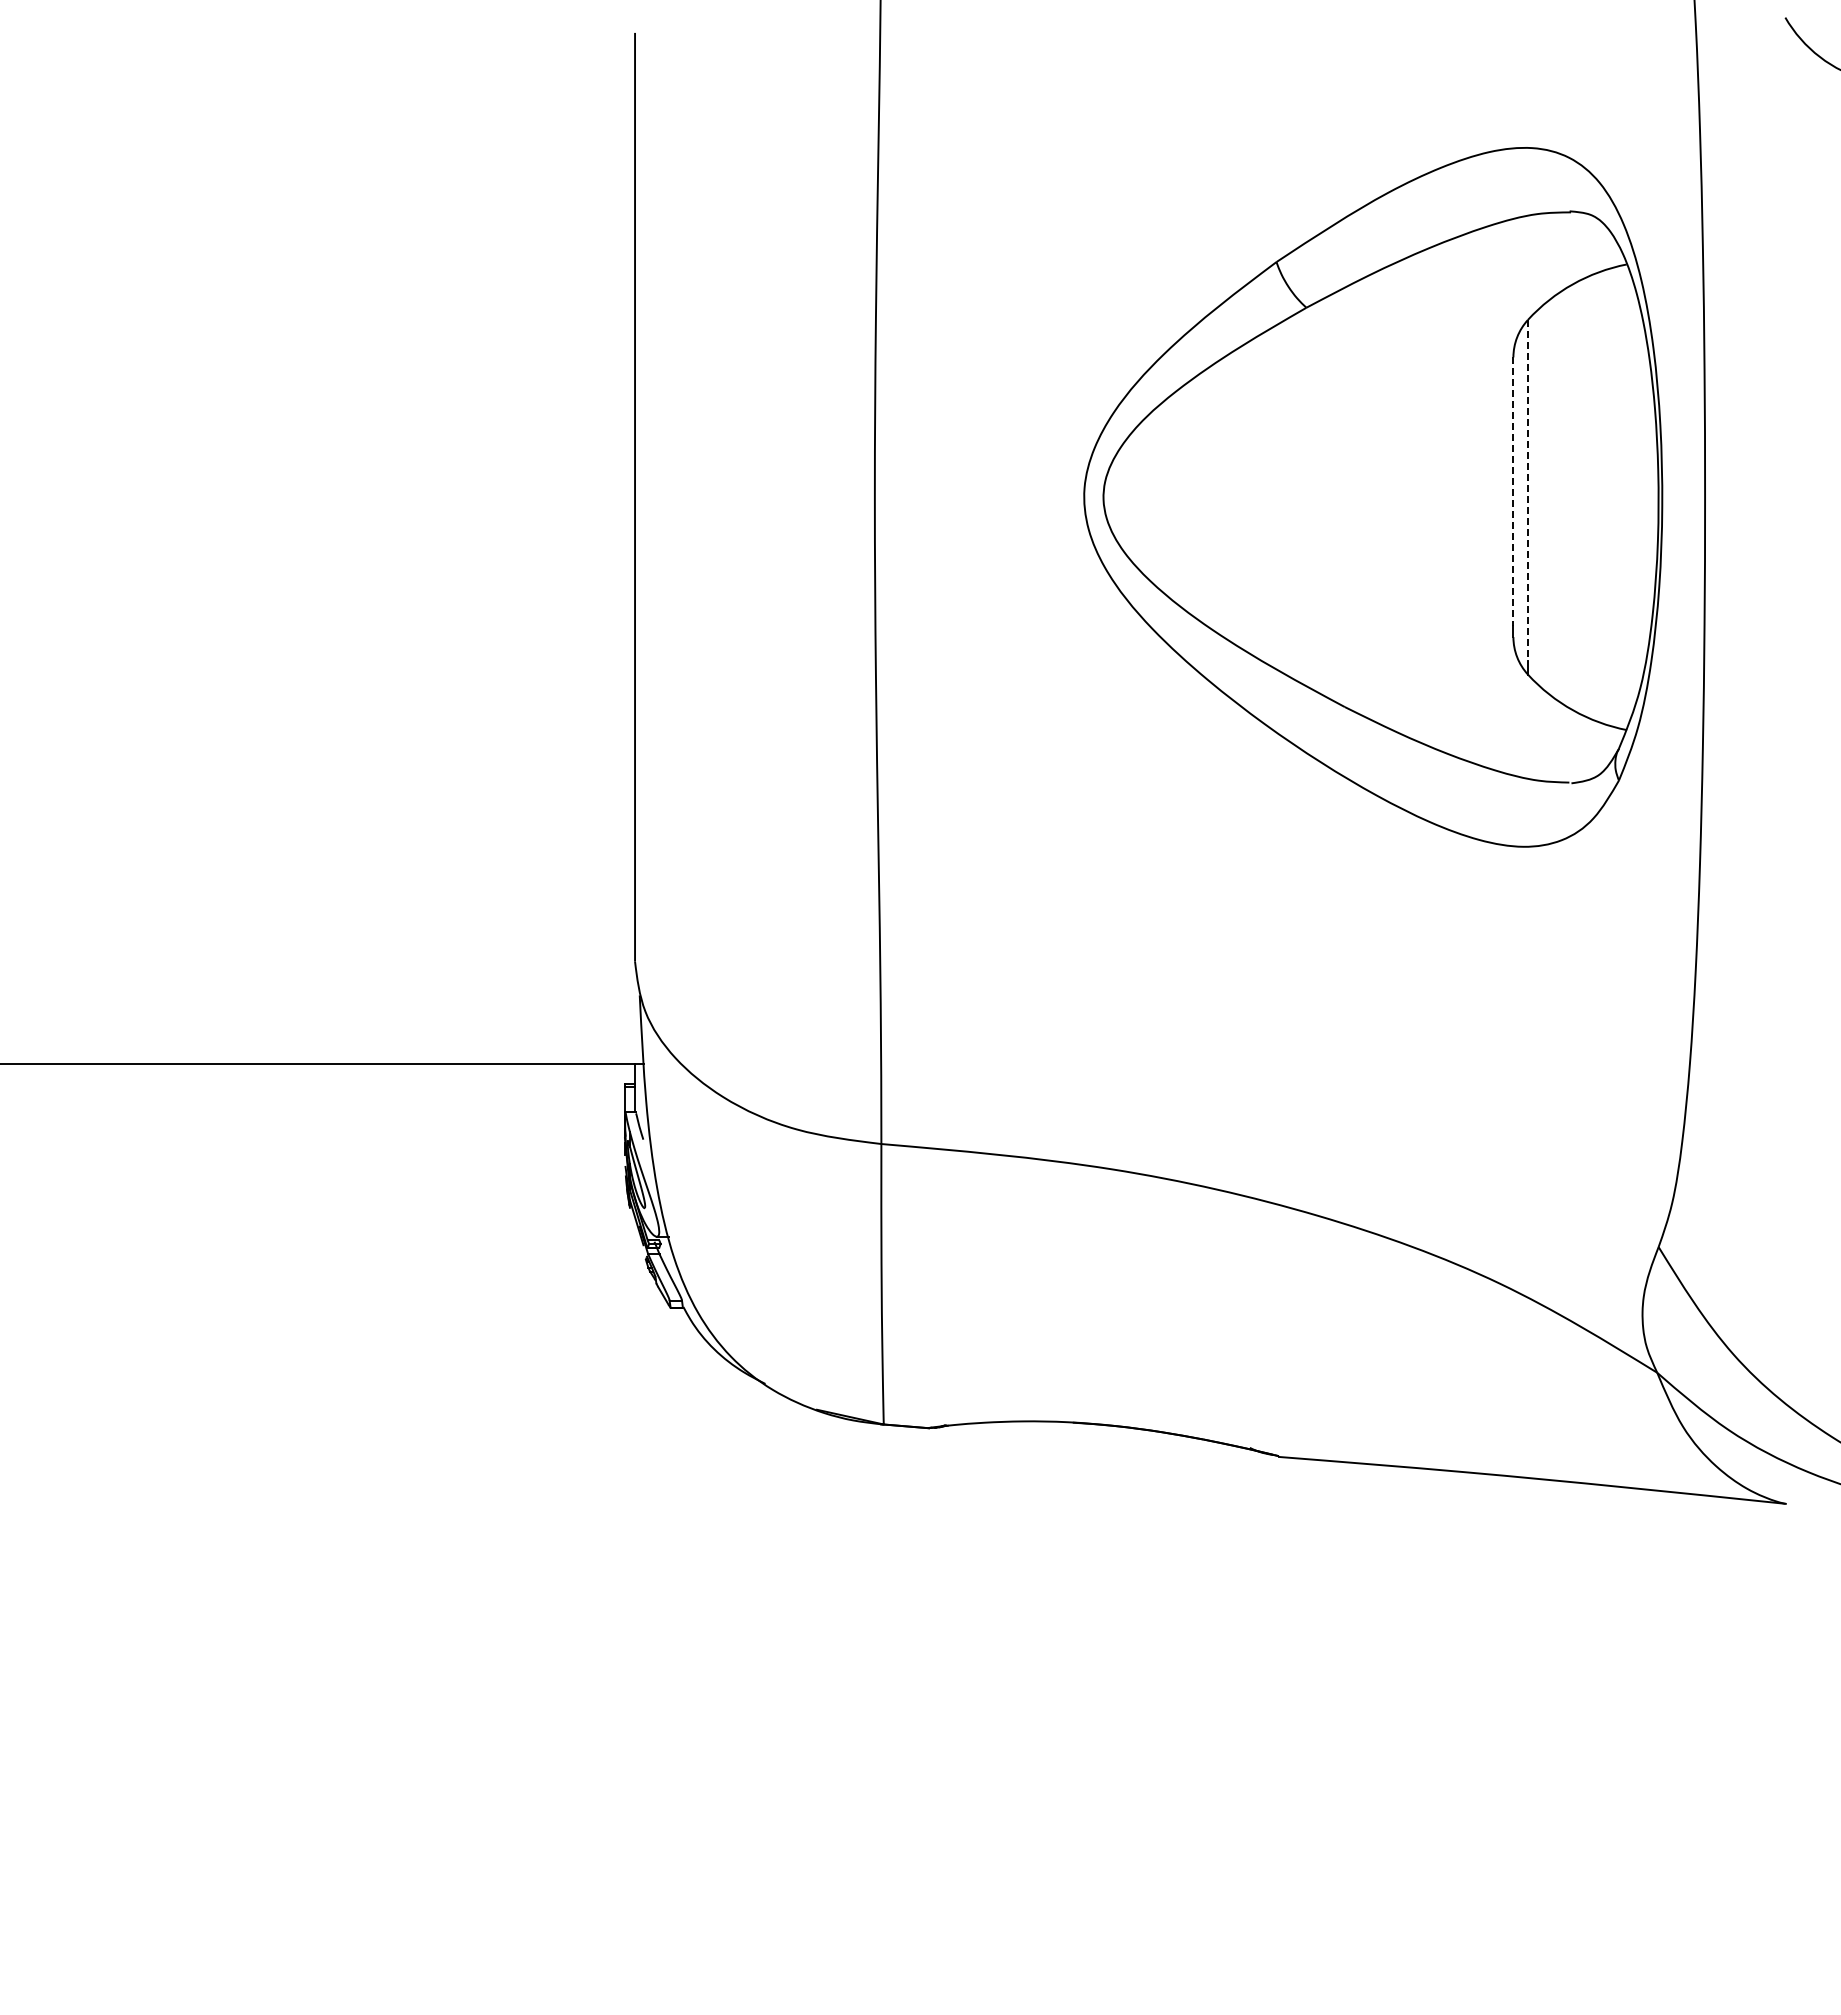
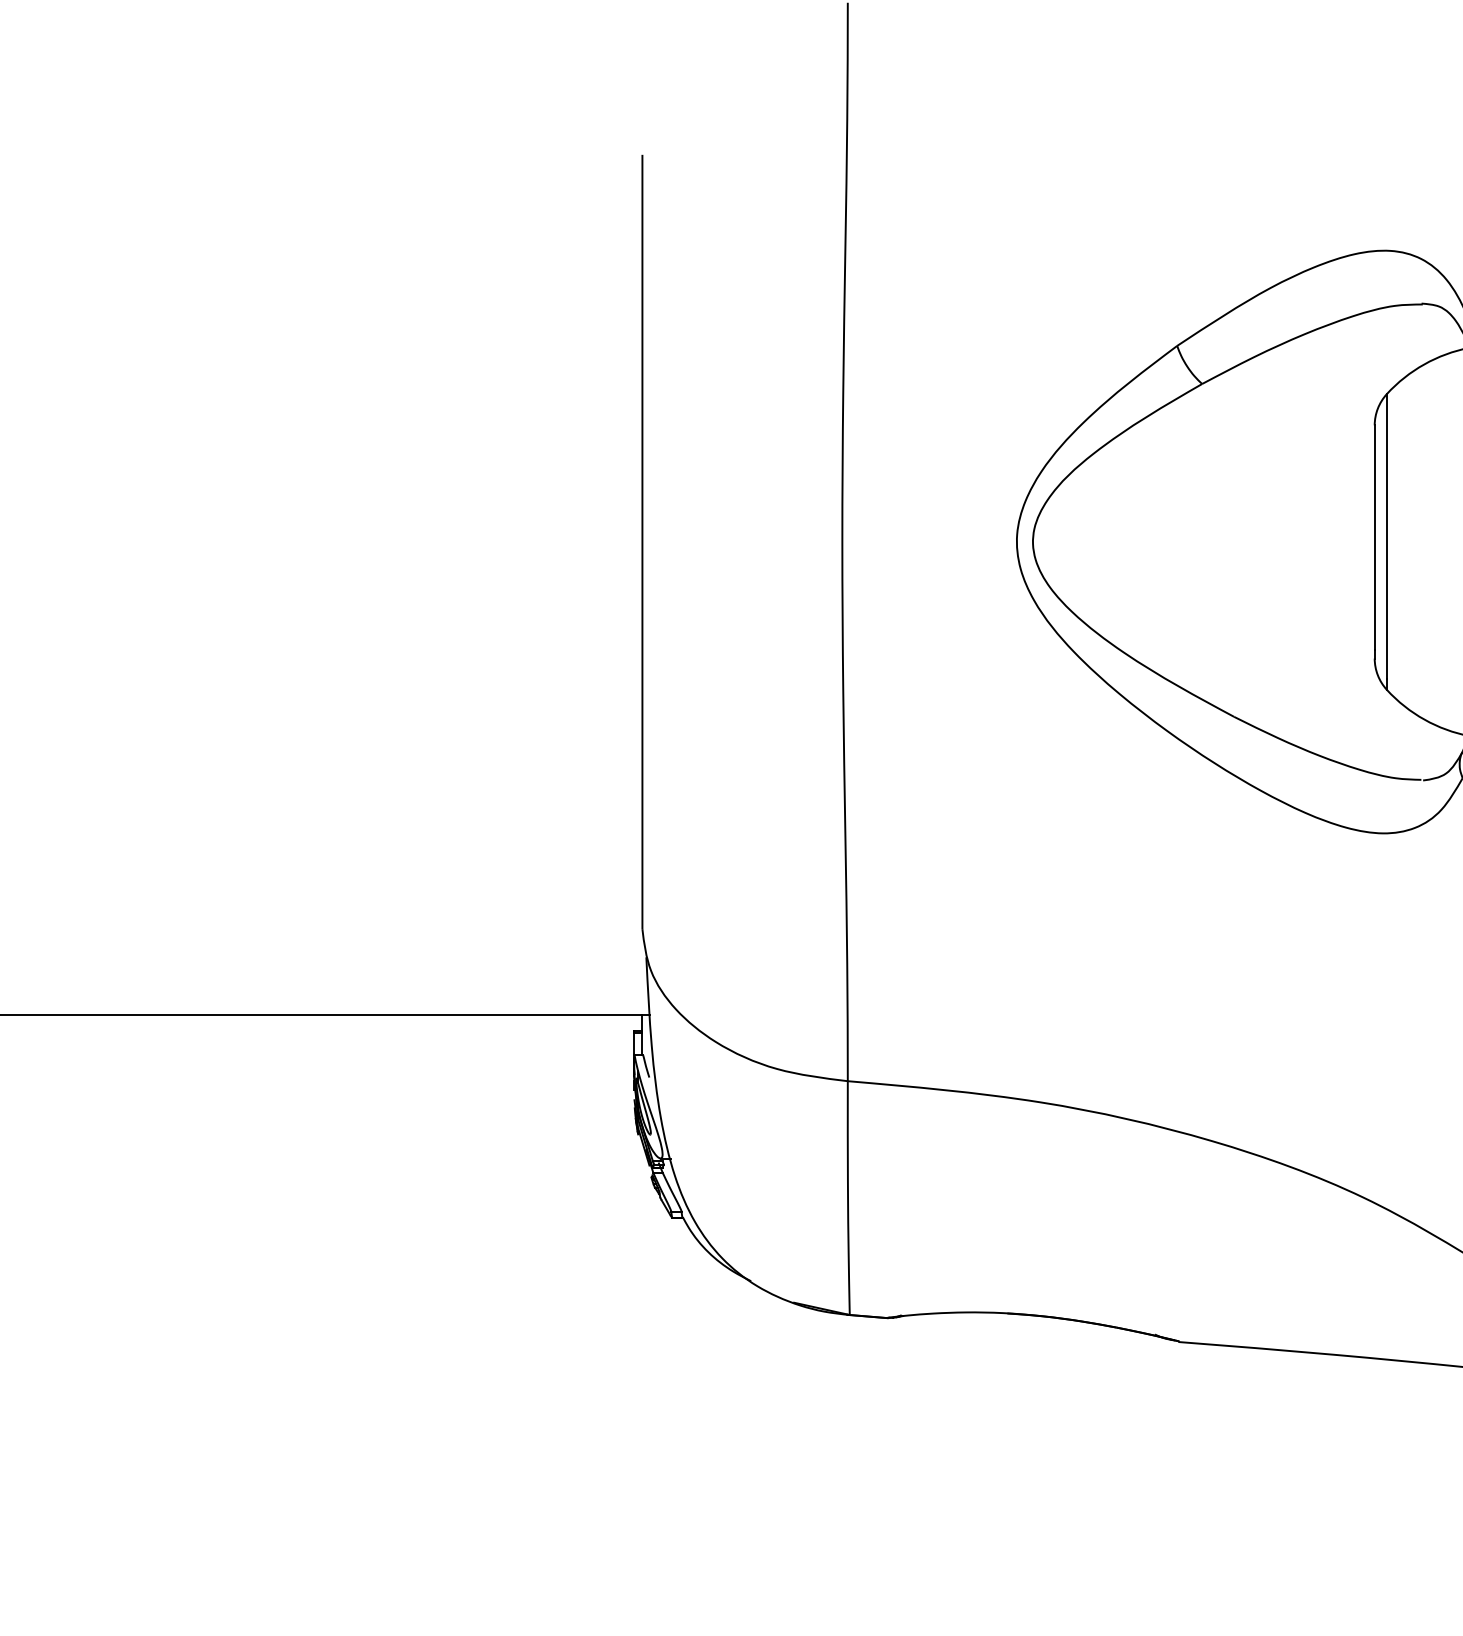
line: (1528, 490) -> (1387, 536), dashed -> solid
line: (1513, 492) -> (1374, 538), dashed -> solid

